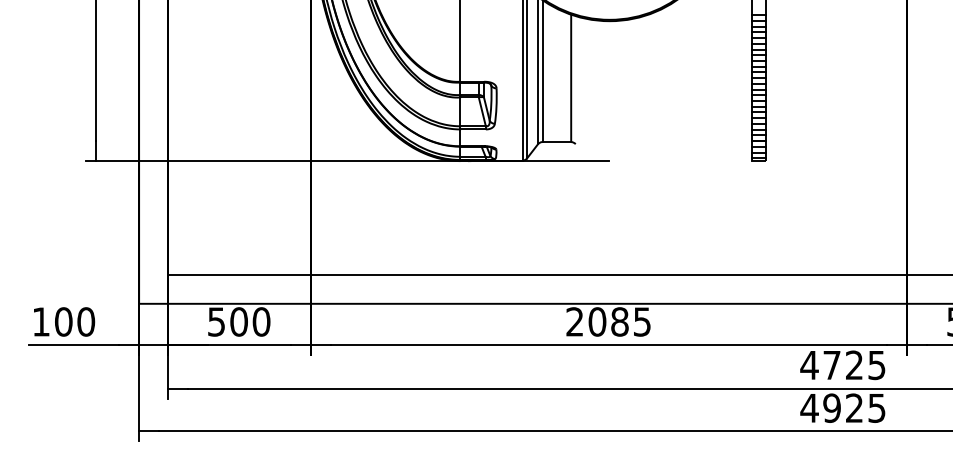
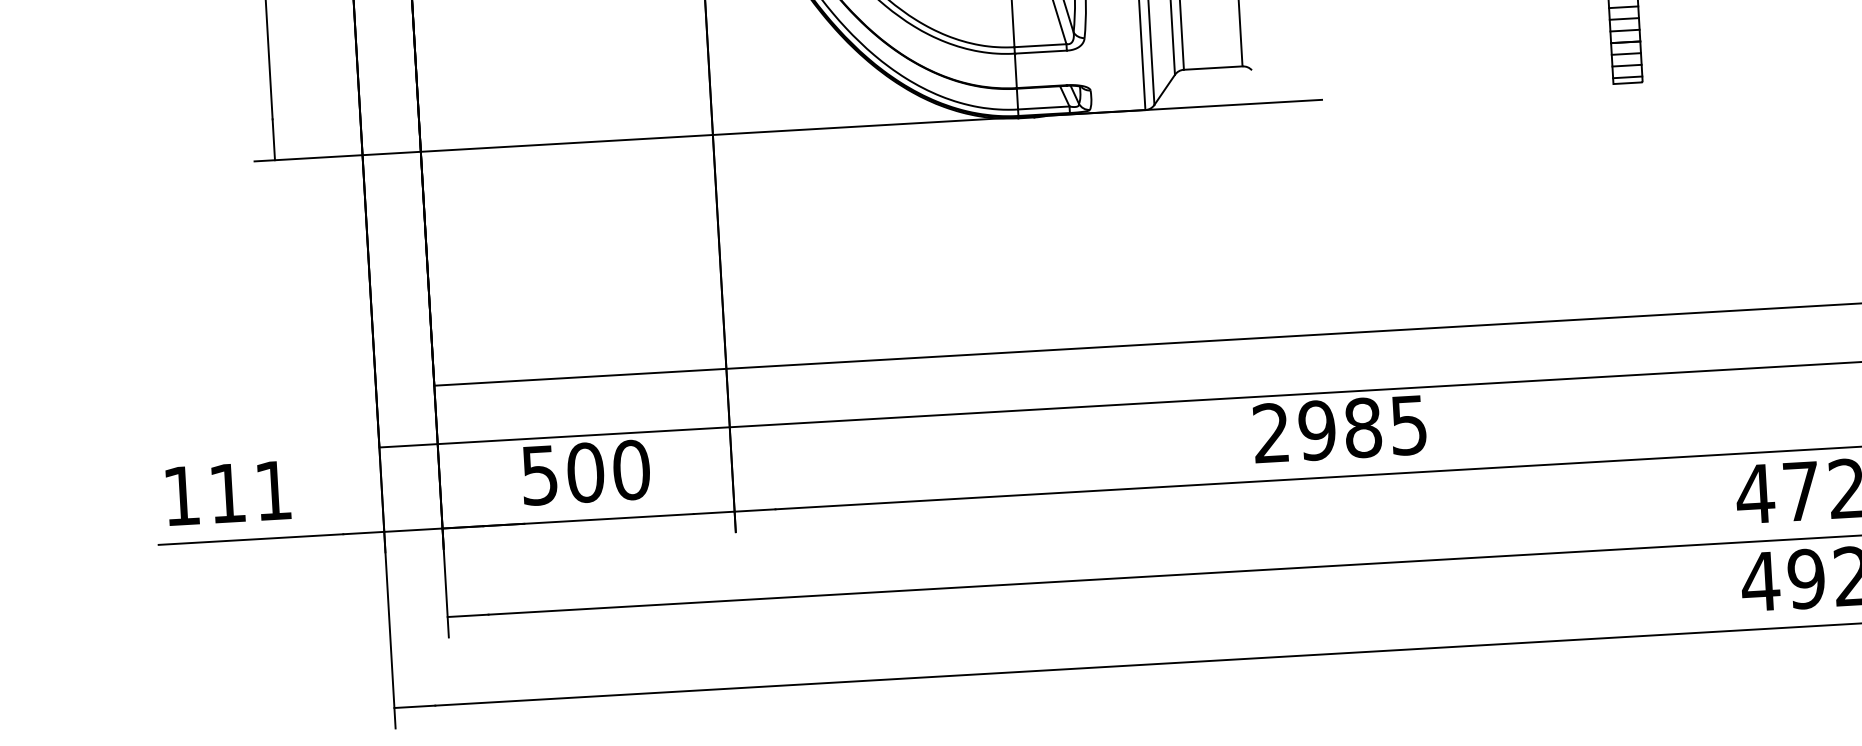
text: (75, 321) -> (251, 491), 100 -> 111
text: (597, 321) -> (1317, 429), 2085 -> 2985

